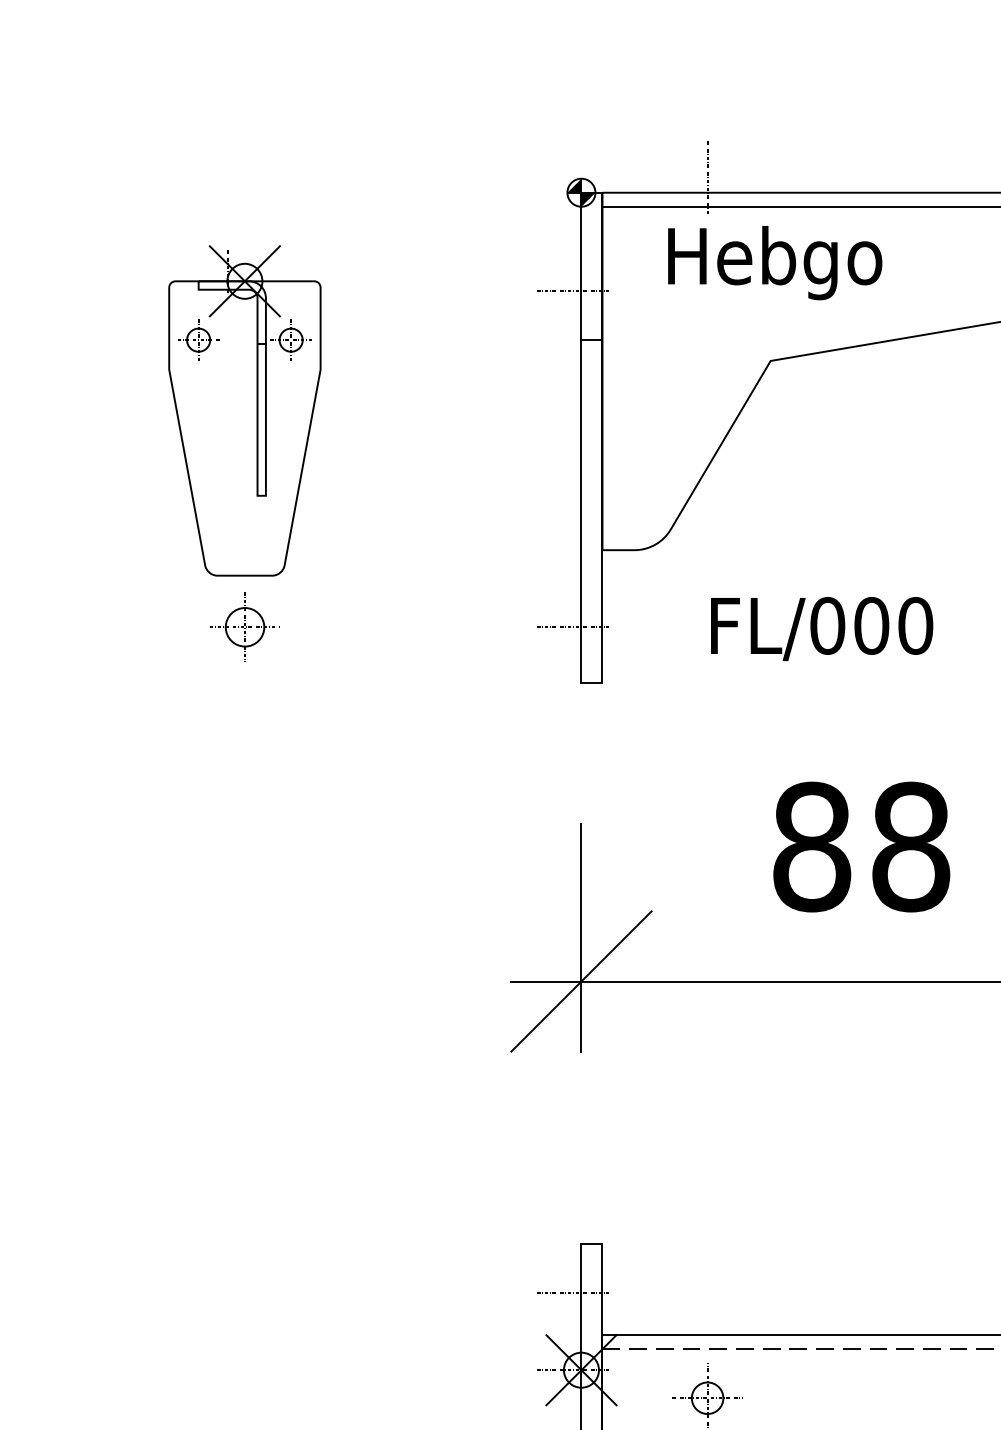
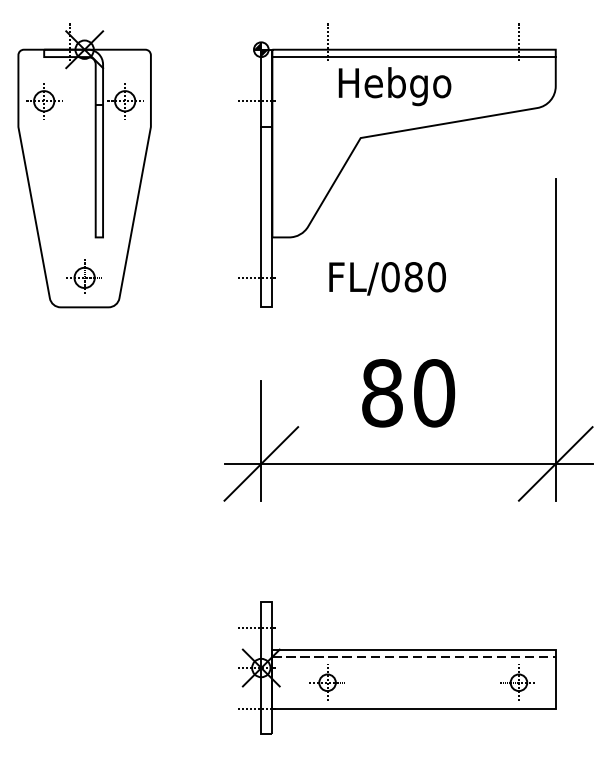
text: (774, 262) -> (394, 86), moved
part: (244, 413) -> (84, 165), size x1.67
text: (871, 626) -> (413, 277), FL/000 -> FL/080
text: (911, 847) -> (434, 393), 88 -> 80

